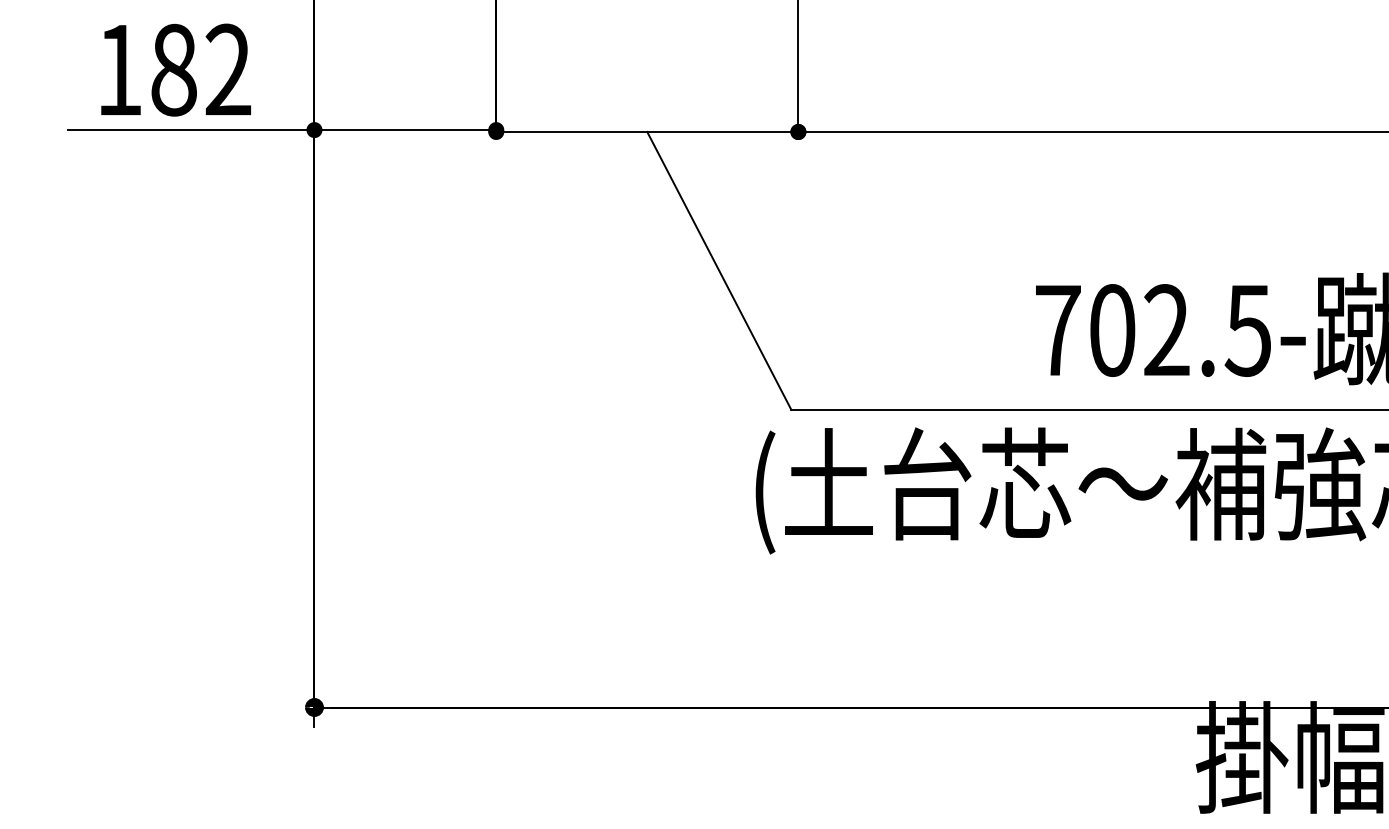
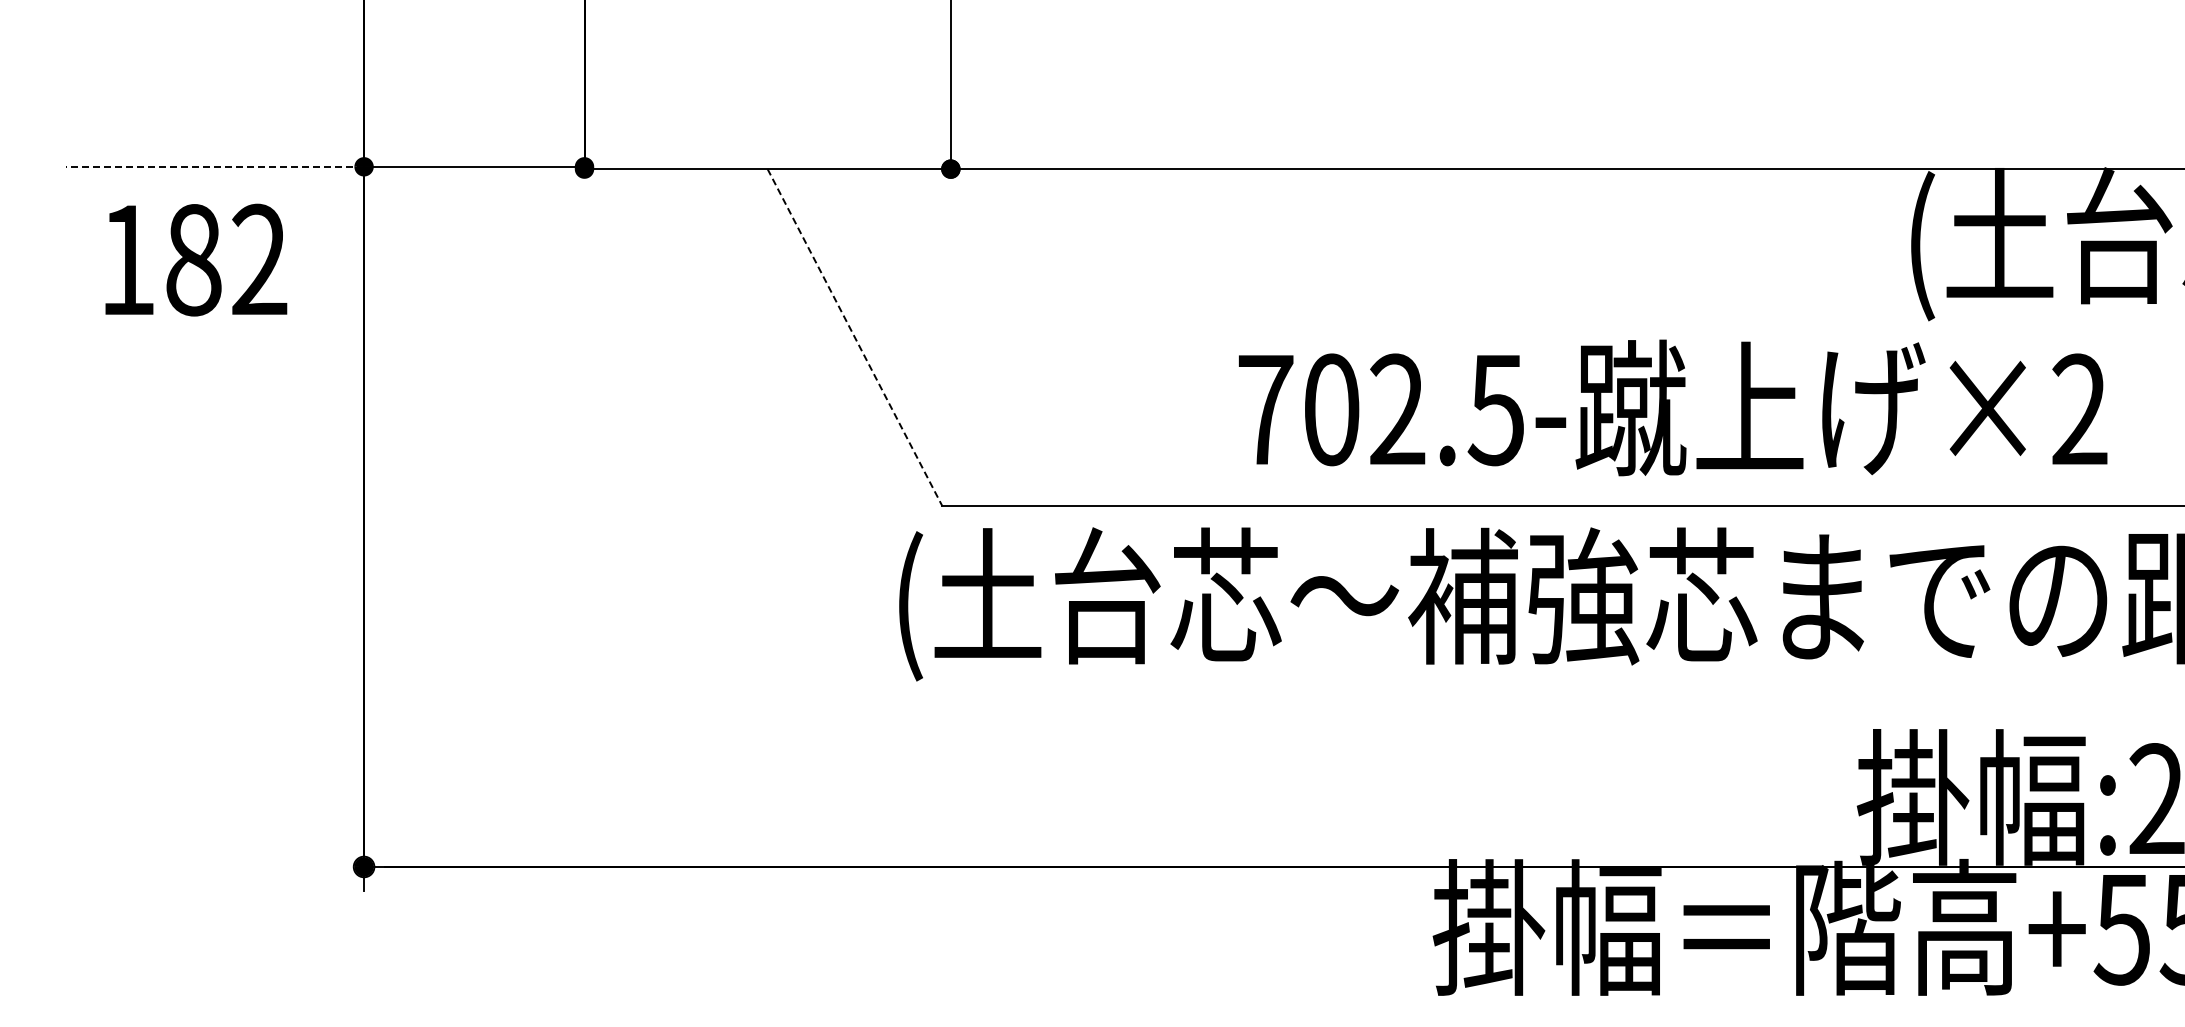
text: (176, 69) -> (196, 259), moved
line: (191, 129) -> (214, 166), solid -> dashed
line: (719, 270) -> (855, 337), solid -> dashed

